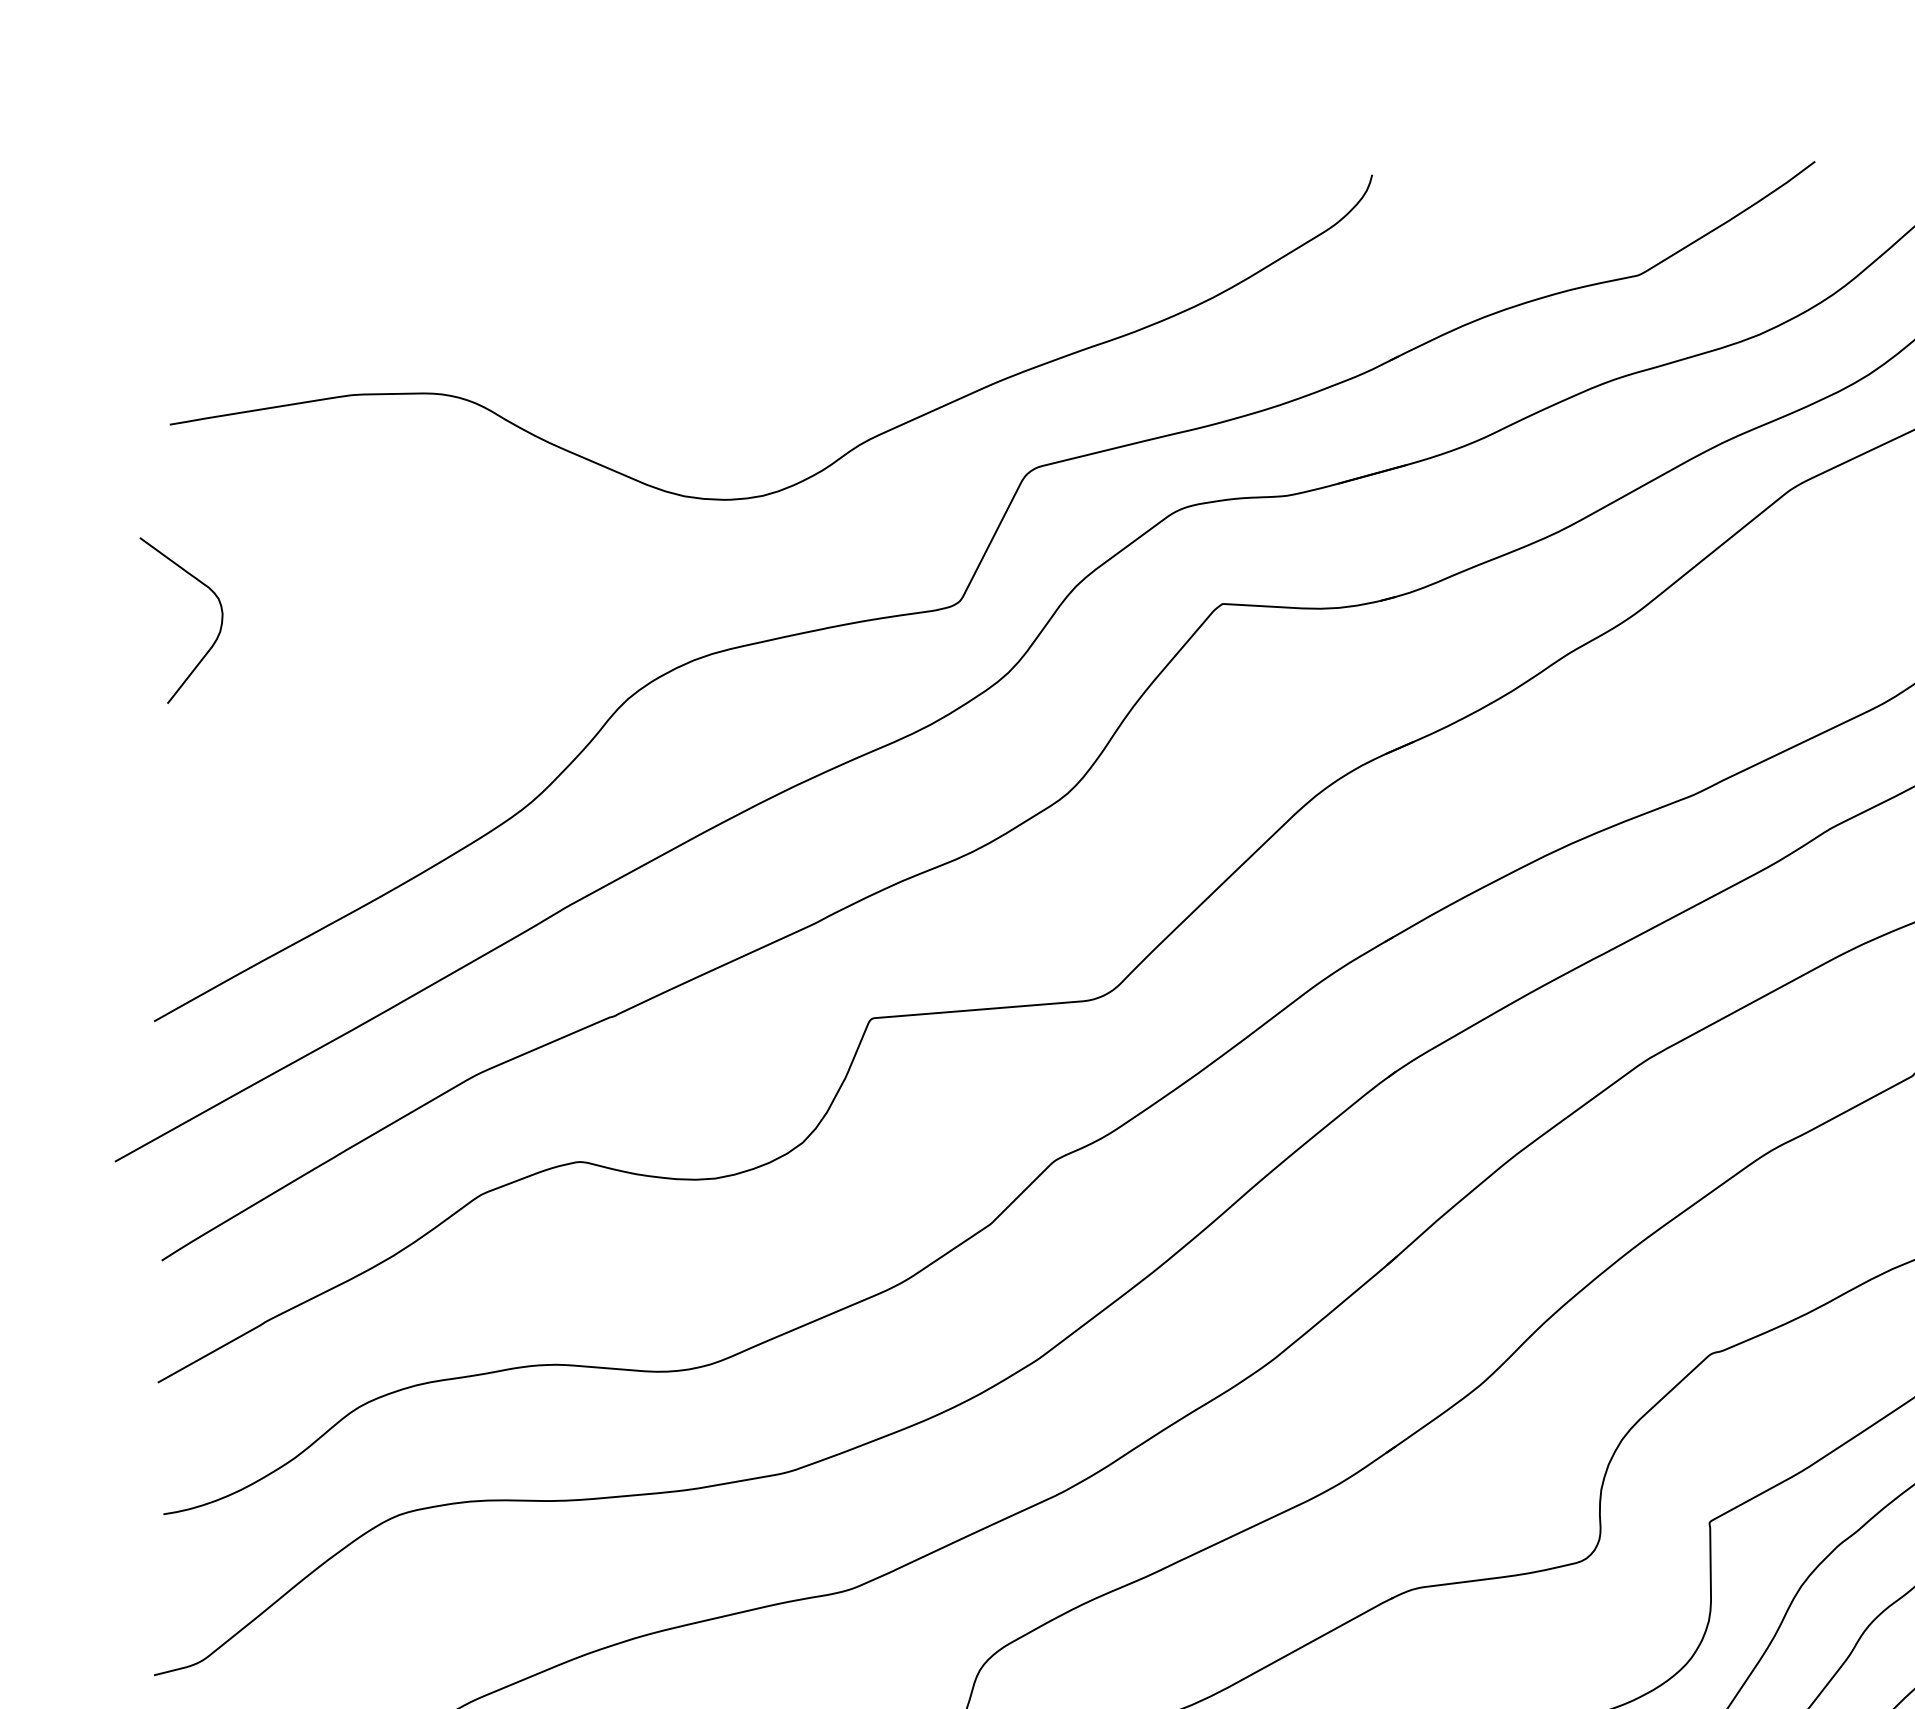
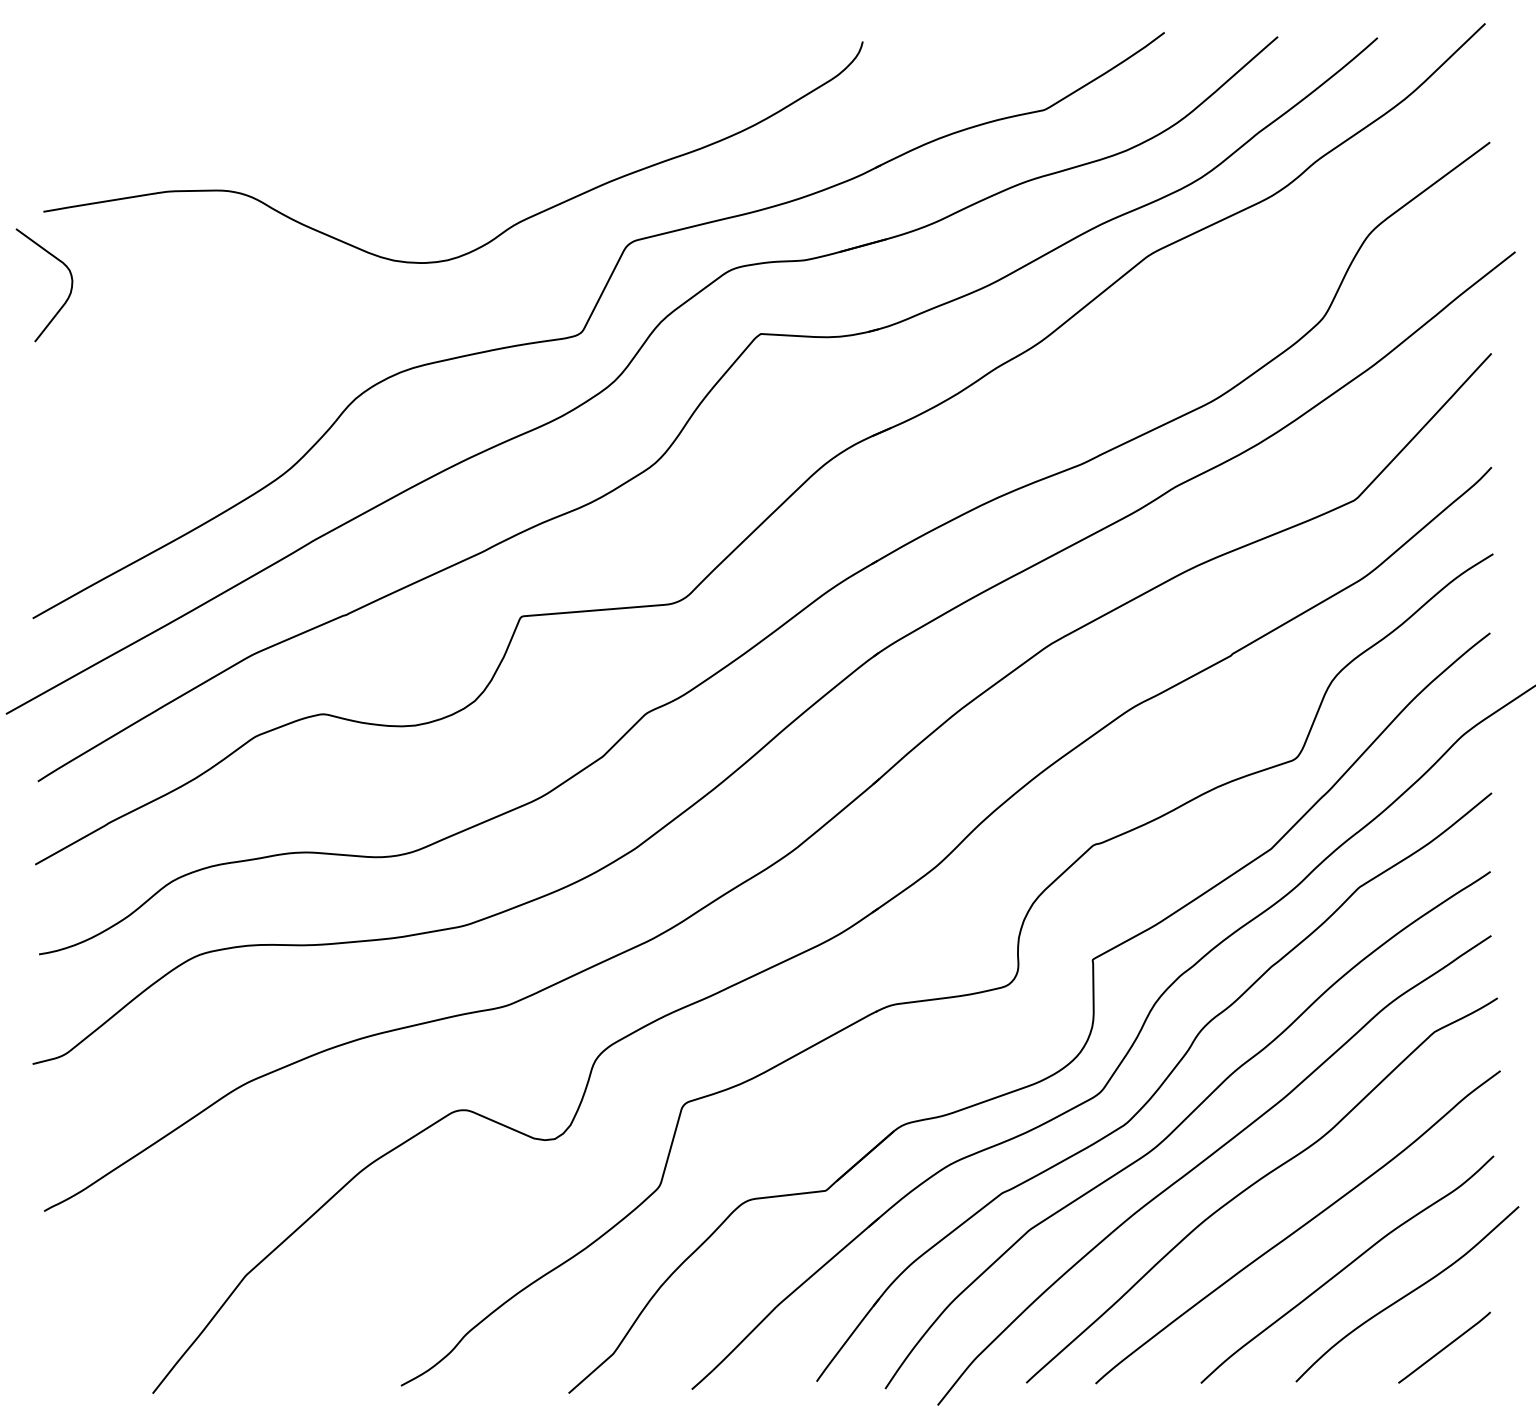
curve: (212, 642) -> (65, 300), moved

